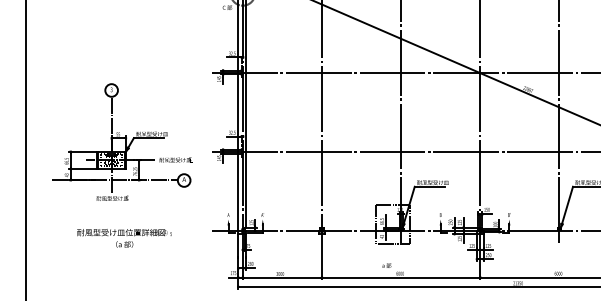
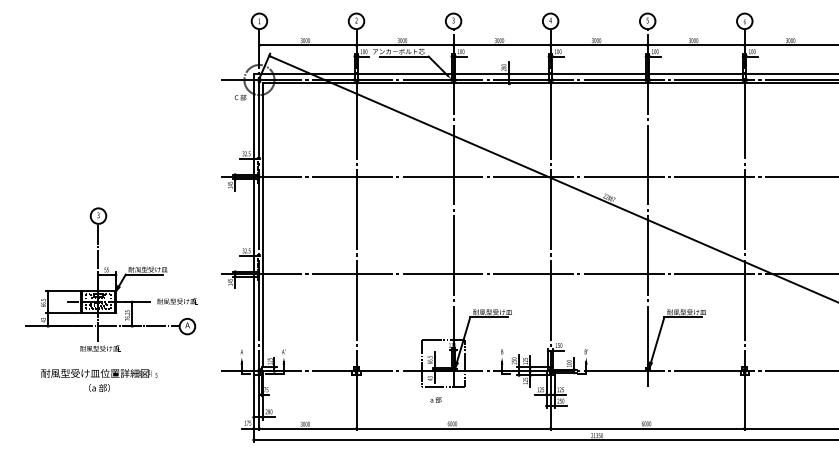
part: (122, 142) -> (111, 279), moved
text: (124, 238) -> (99, 380), moved
text: (386, 265) -> (435, 399), moved

